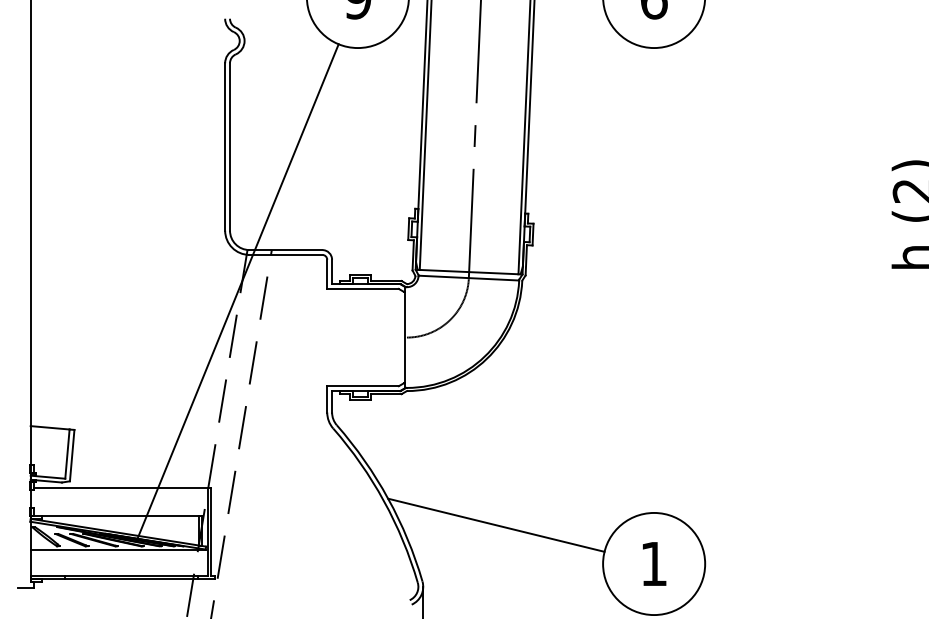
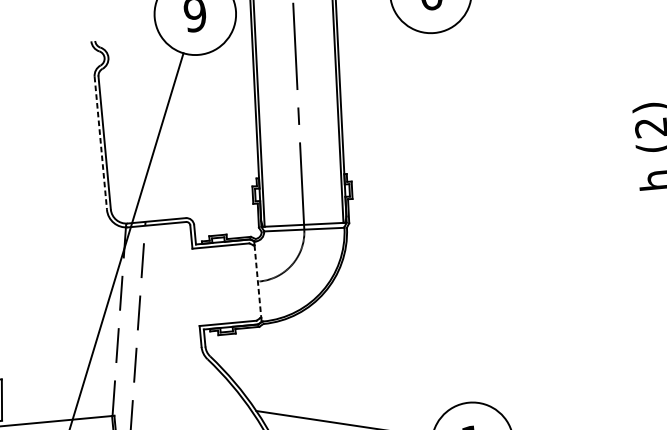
line: (225, 146) -> (101, 142), solid -> dashed
line: (405, 337) -> (258, 281), solid -> dashed

